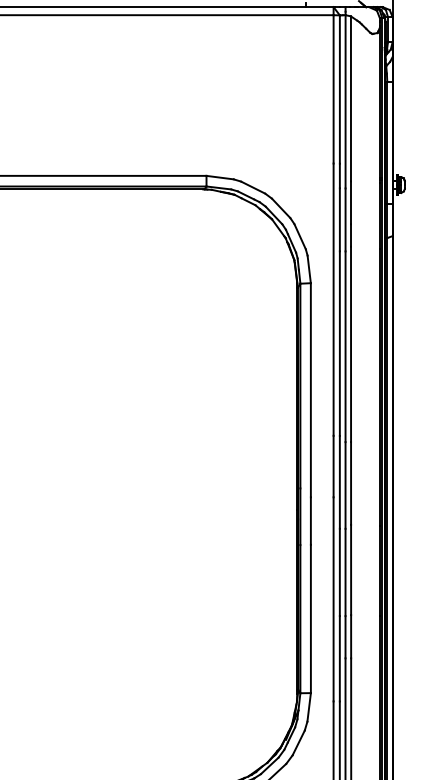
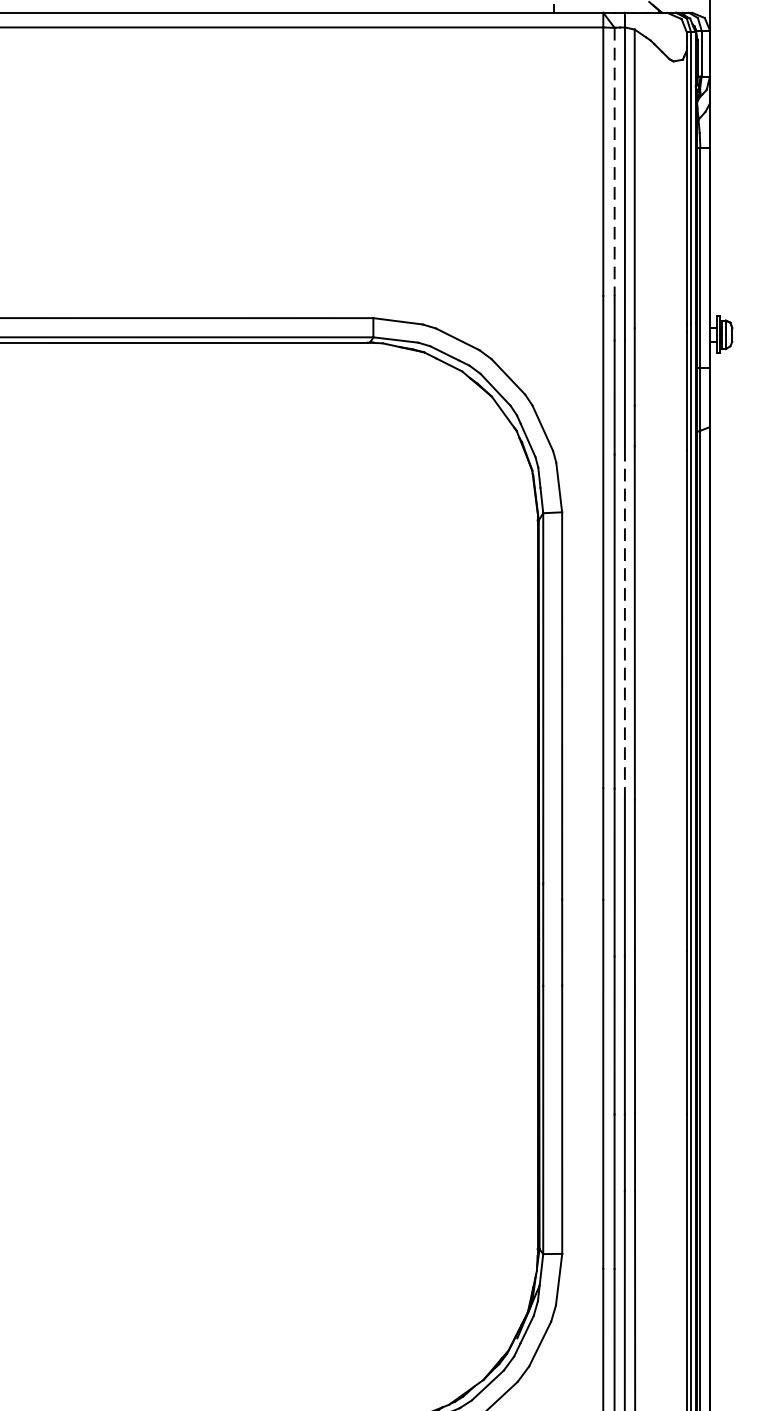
line: (339, 90) -> (613, 163), solid -> dashed
line: (345, 346) -> (624, 626), solid -> dashed

